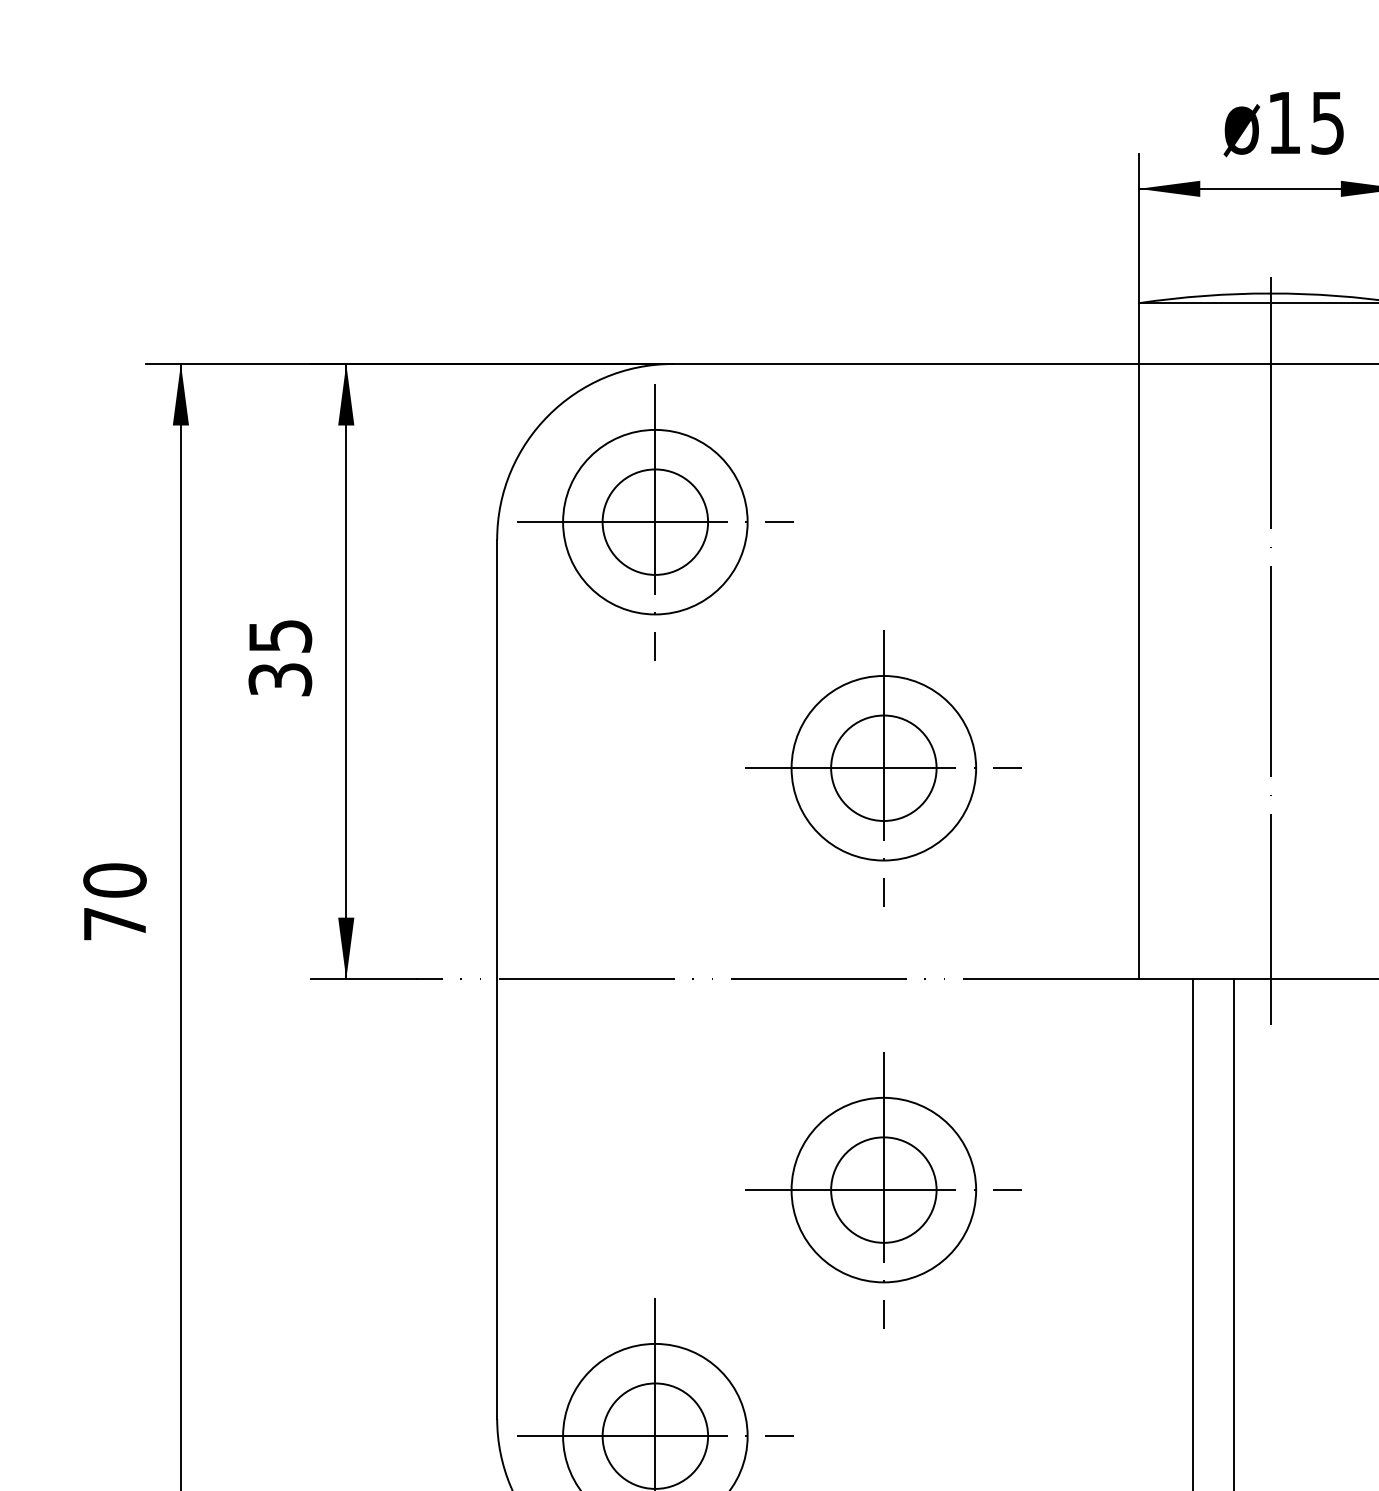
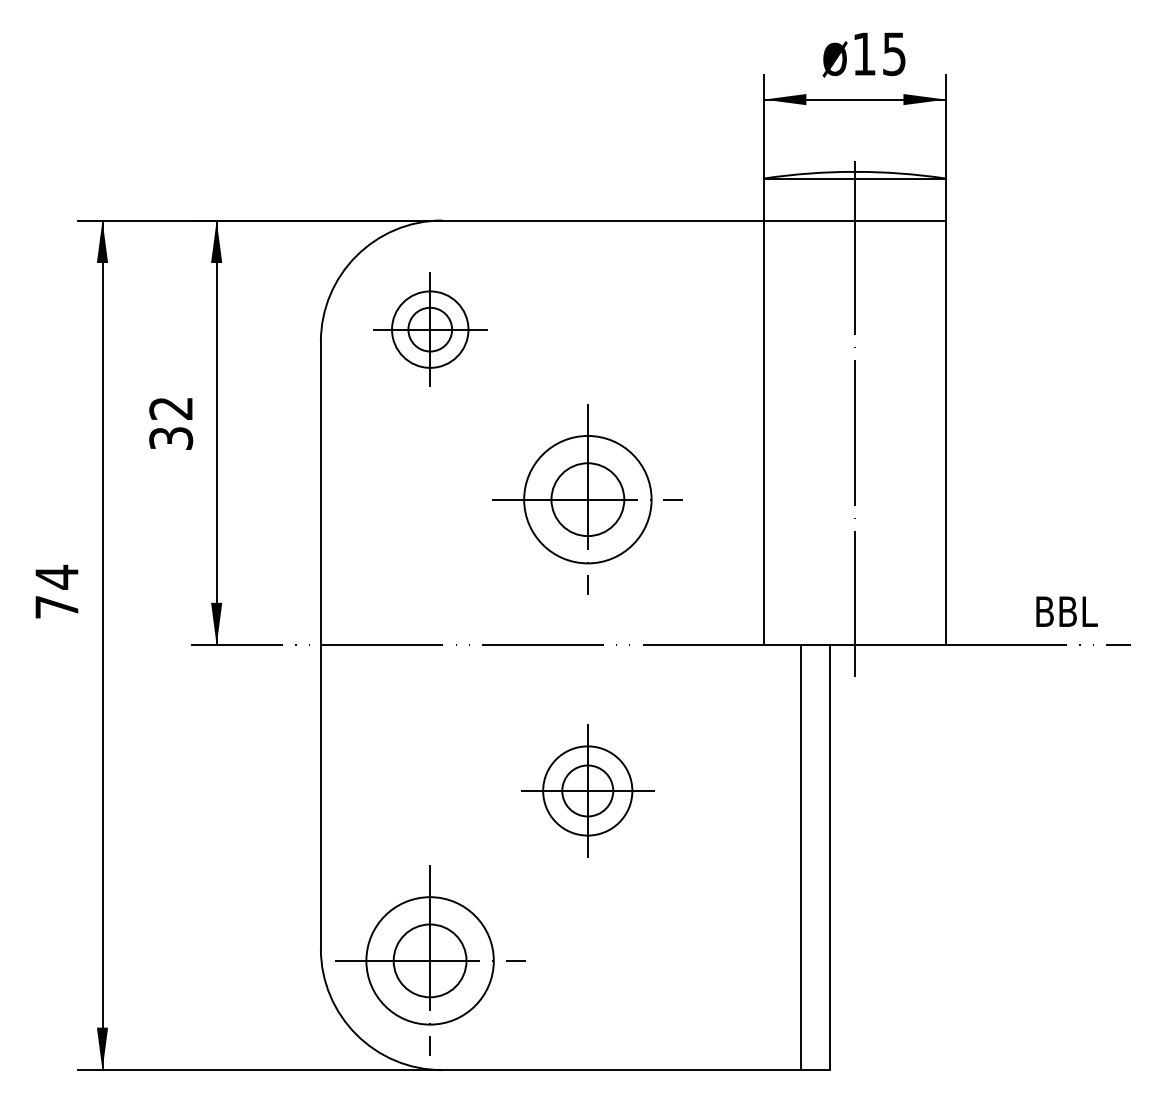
part: (655, 521) -> (430, 329), size x0.6
text: (280, 636) -> (171, 408), 35 -> 32
text: (114, 879) -> (56, 576), 70 -> 74
part: (883, 1189) -> (587, 790), size x0.7

